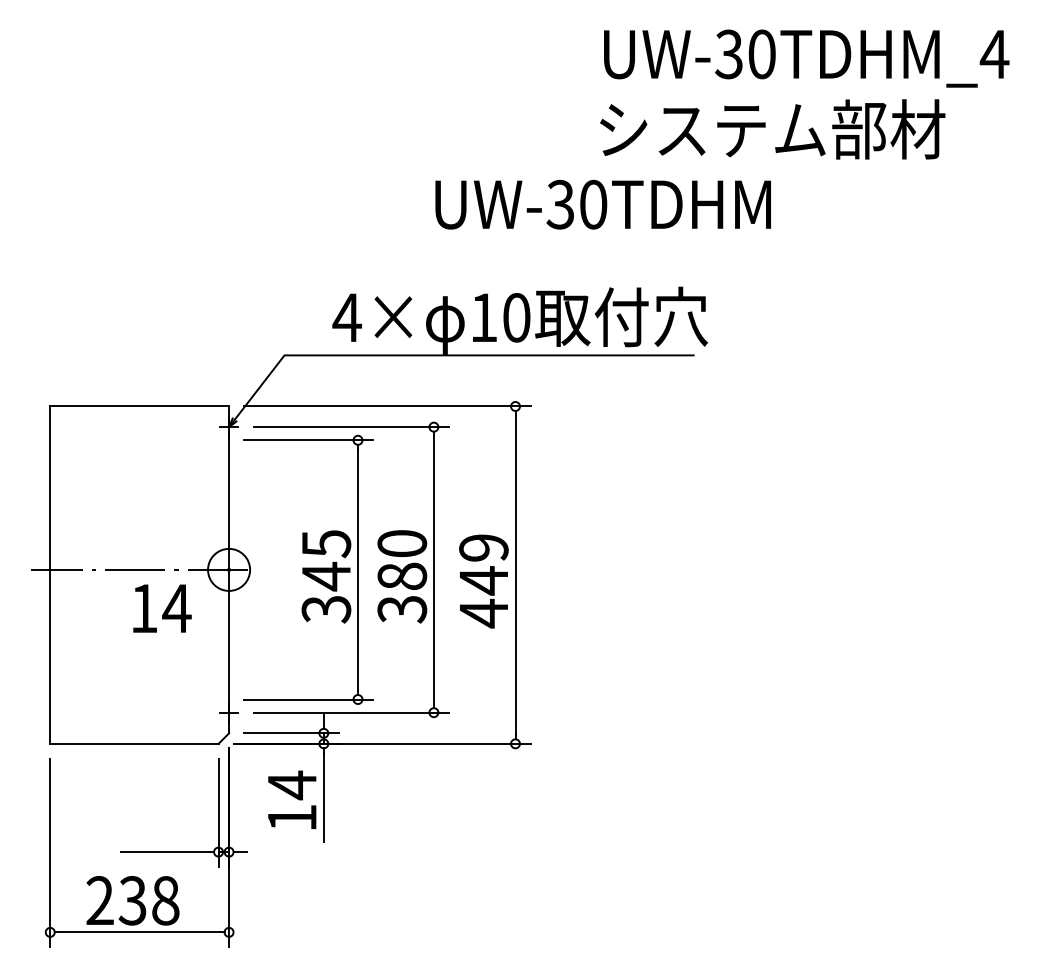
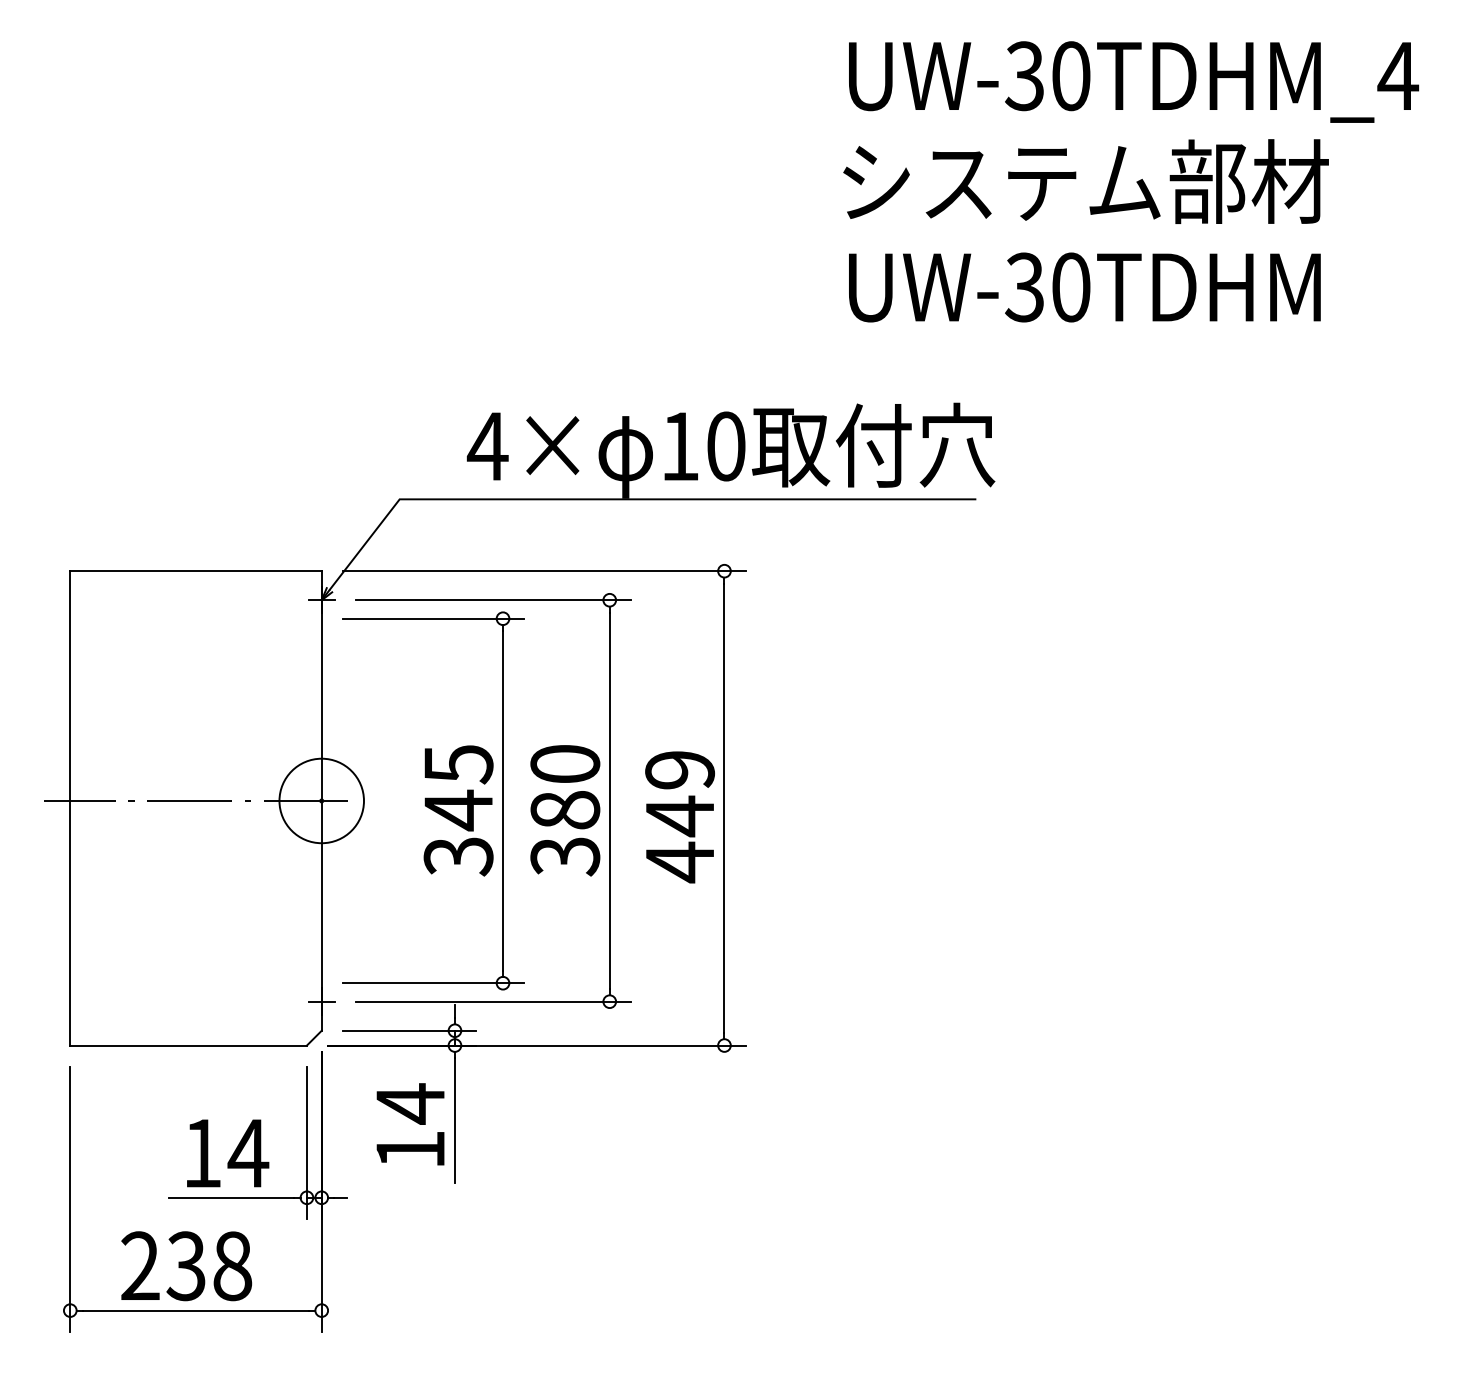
text: (602, 204) -> (1084, 287), moved
circle: (228, 569) -> (321, 800), size x1.43
text: (162, 608) -> (228, 1153), moved

